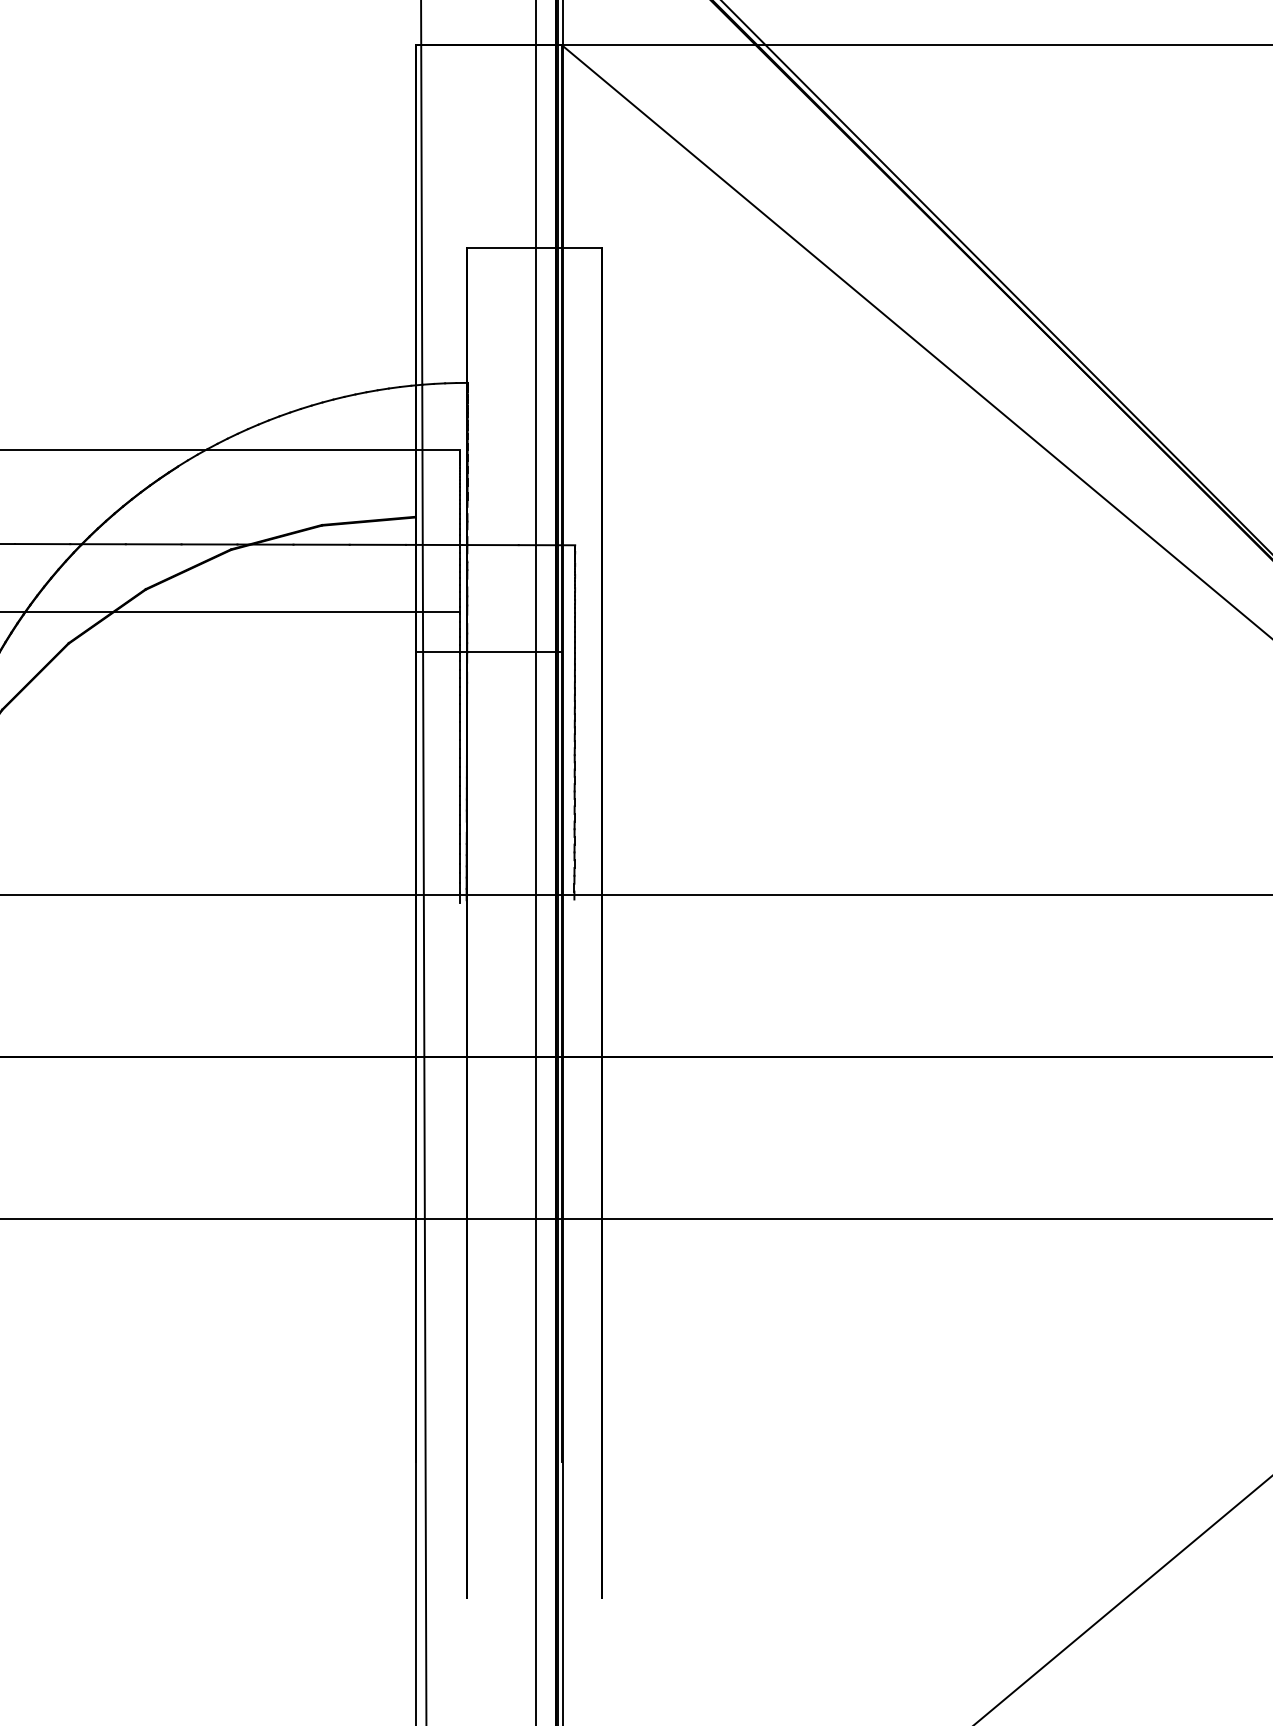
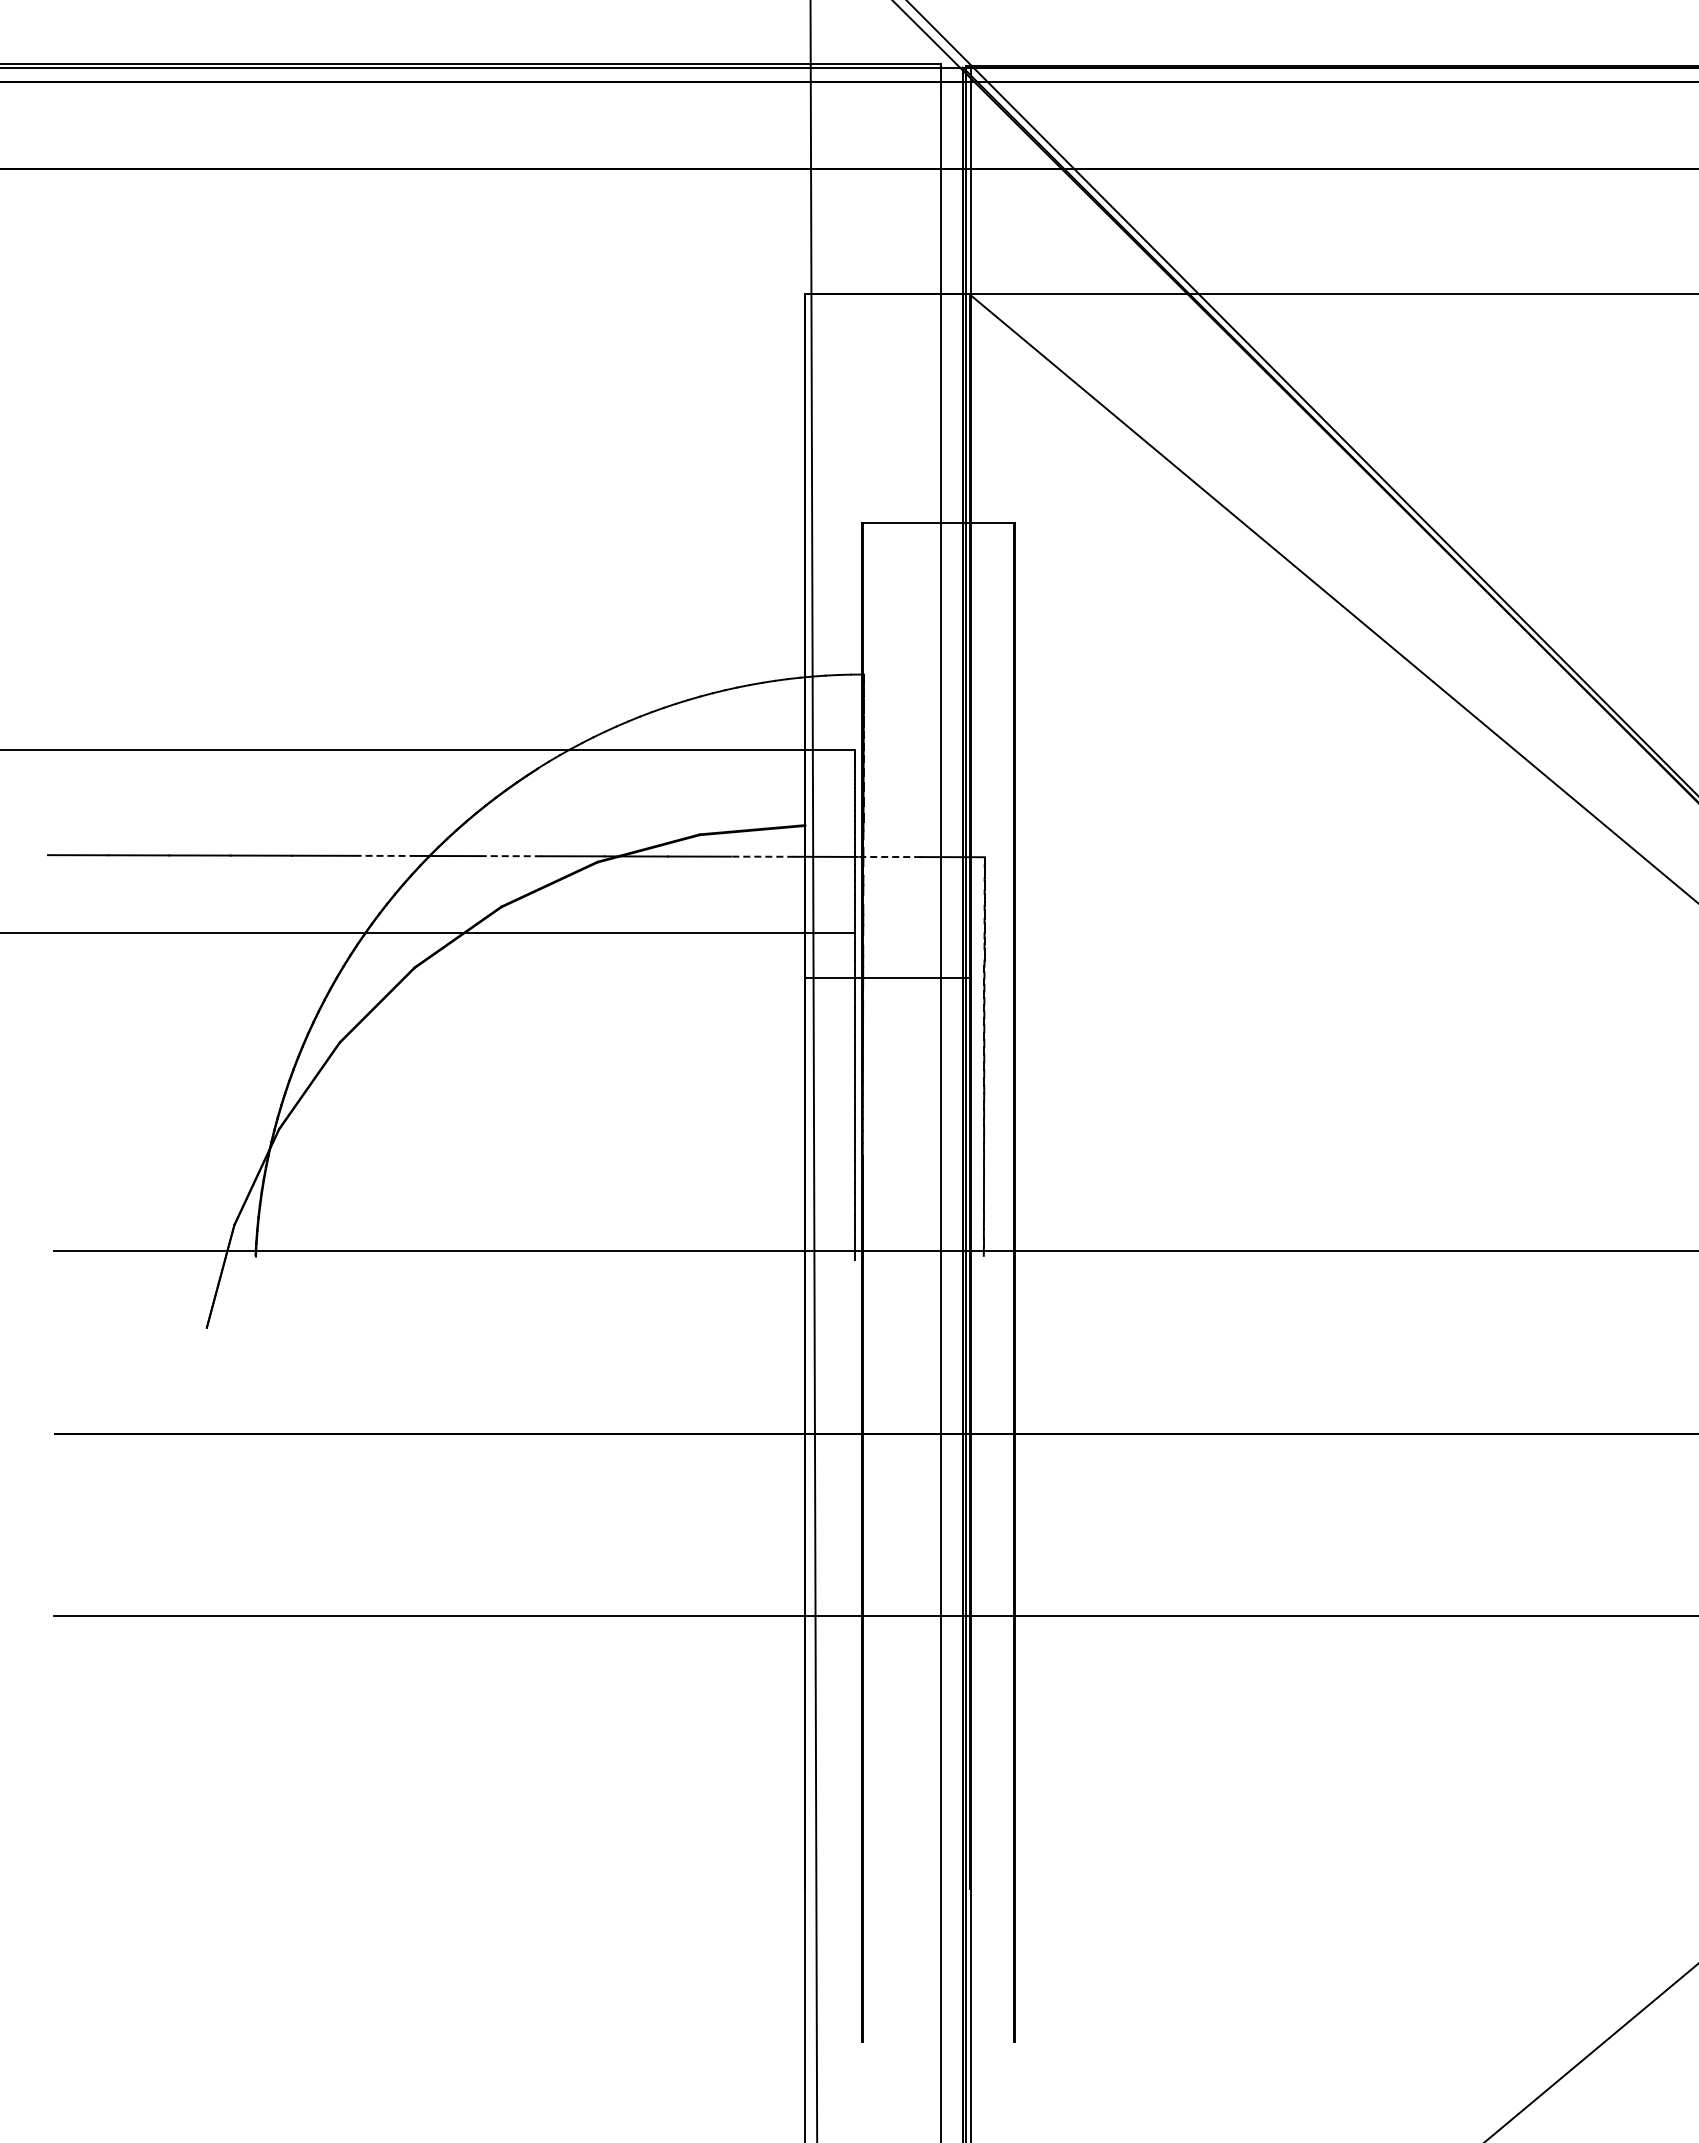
line: (41, 543) -> (384, 855), solid -> dashed
line: (152, 544) -> (509, 856), solid -> dashed
line: (377, 544) -> (762, 856), solid -> dashed
line: (490, 545) -> (889, 857), solid -> dashed

